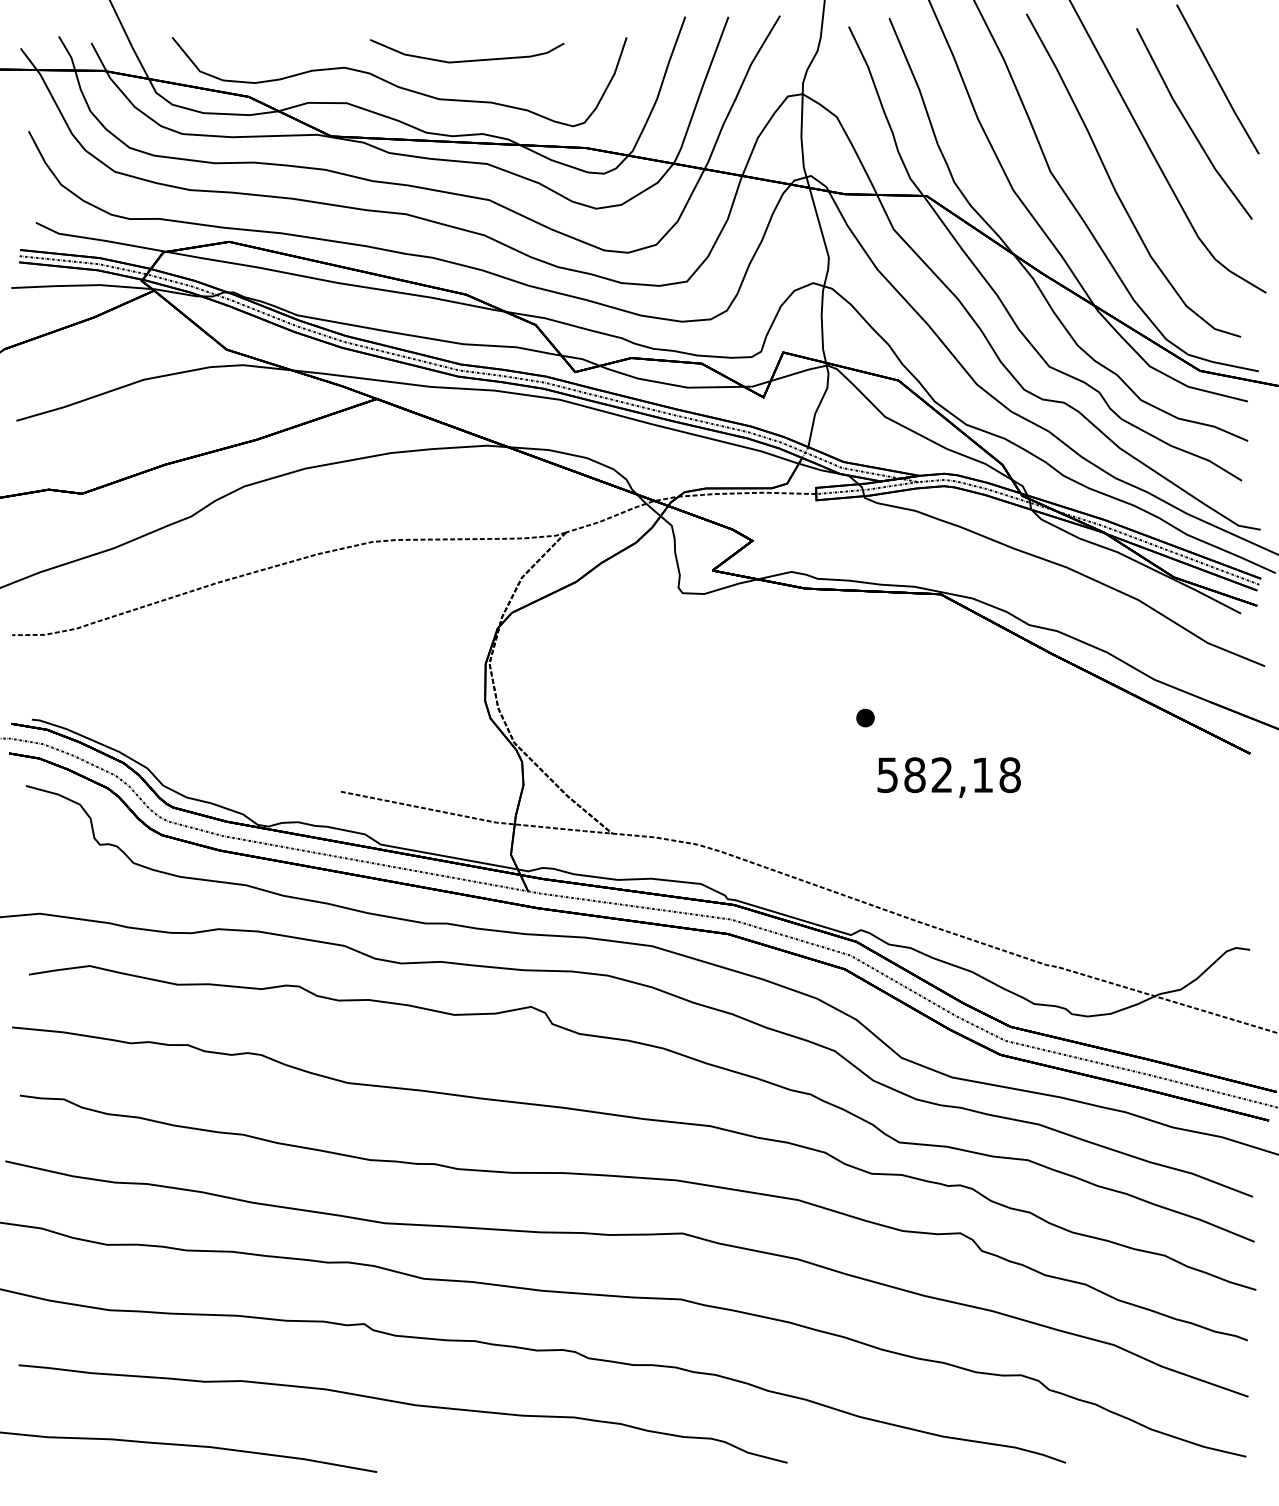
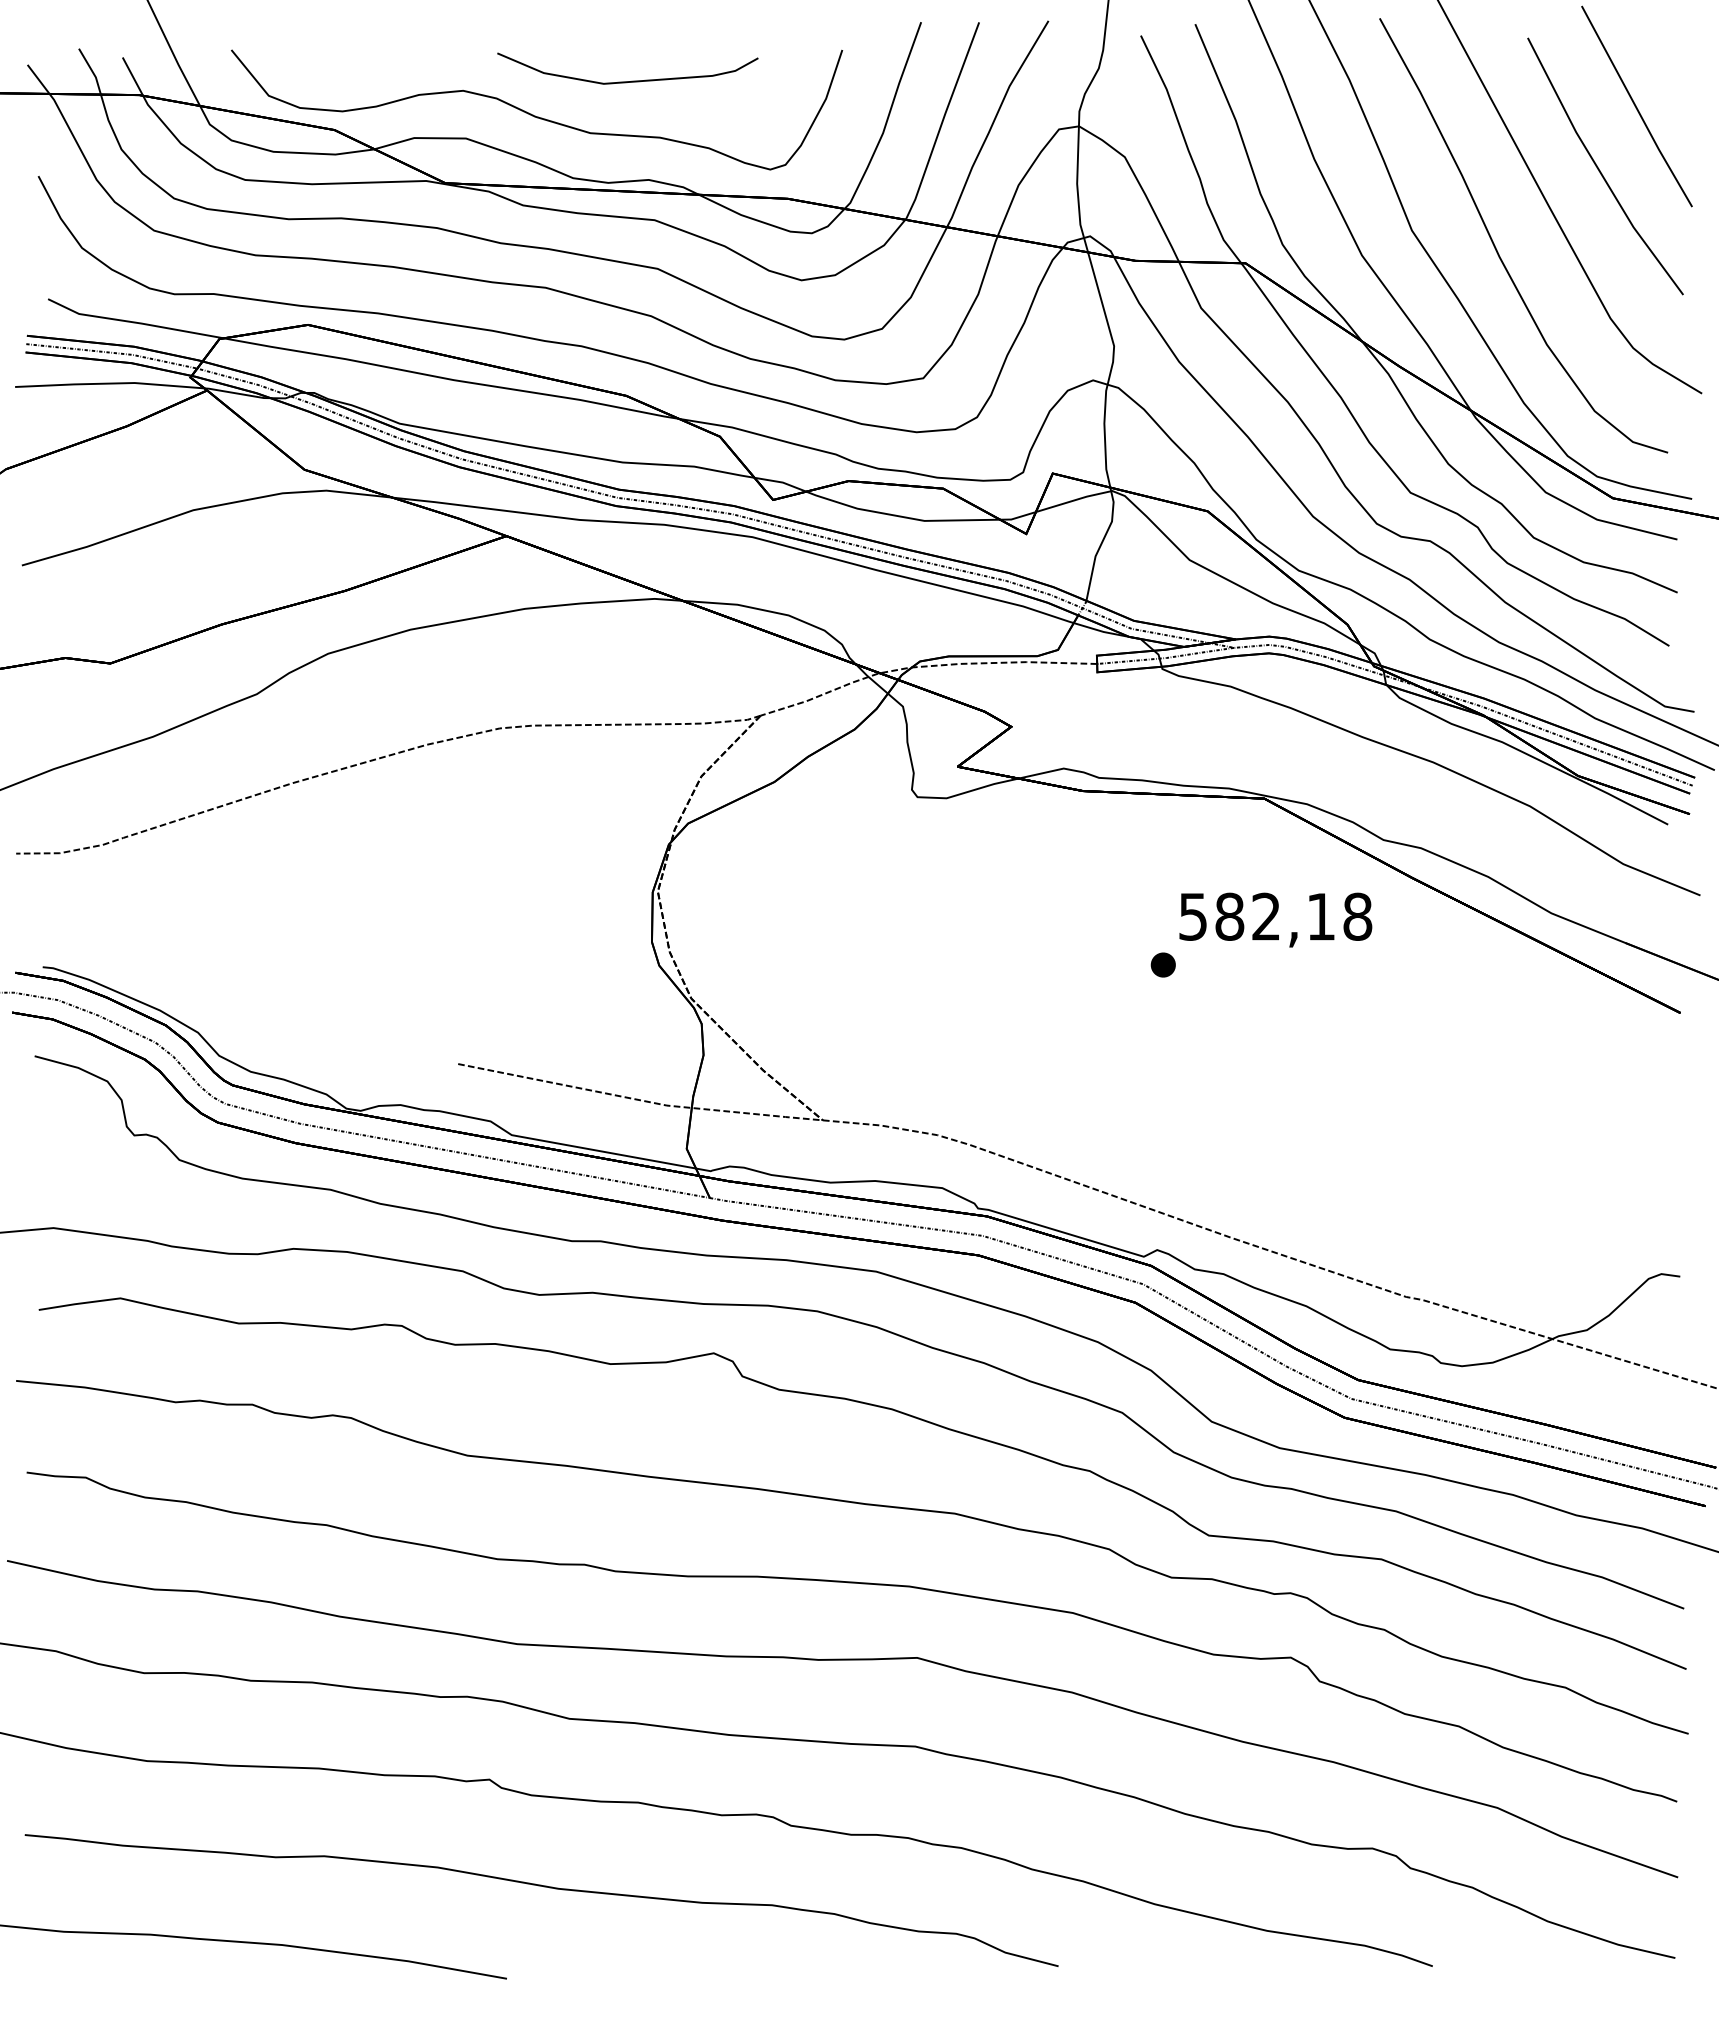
text: (948, 777) -> (1275, 919), moved

